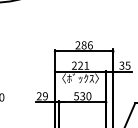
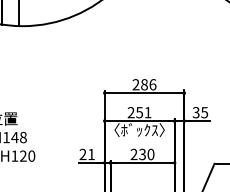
text: (80, 65) -> (139, 112), 221 -> 251
text: (45, 96) -> (91, 154), 29 -> 21
text: (76, 96) -> (133, 154), 530 -> 230

